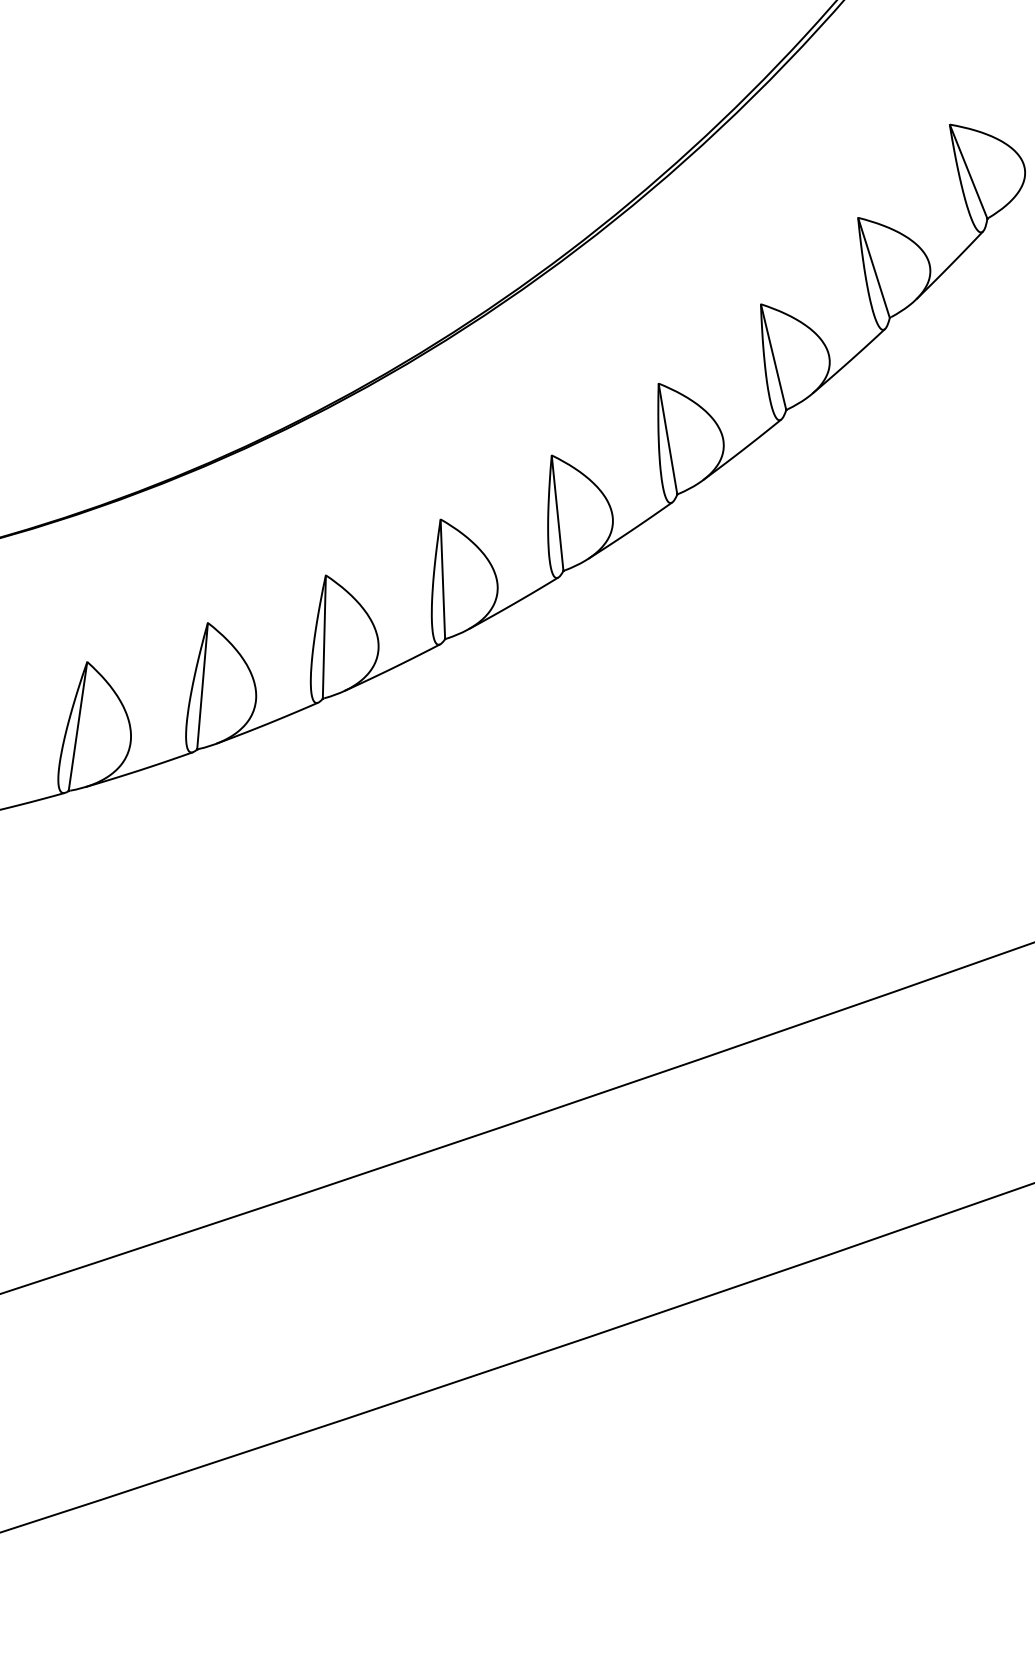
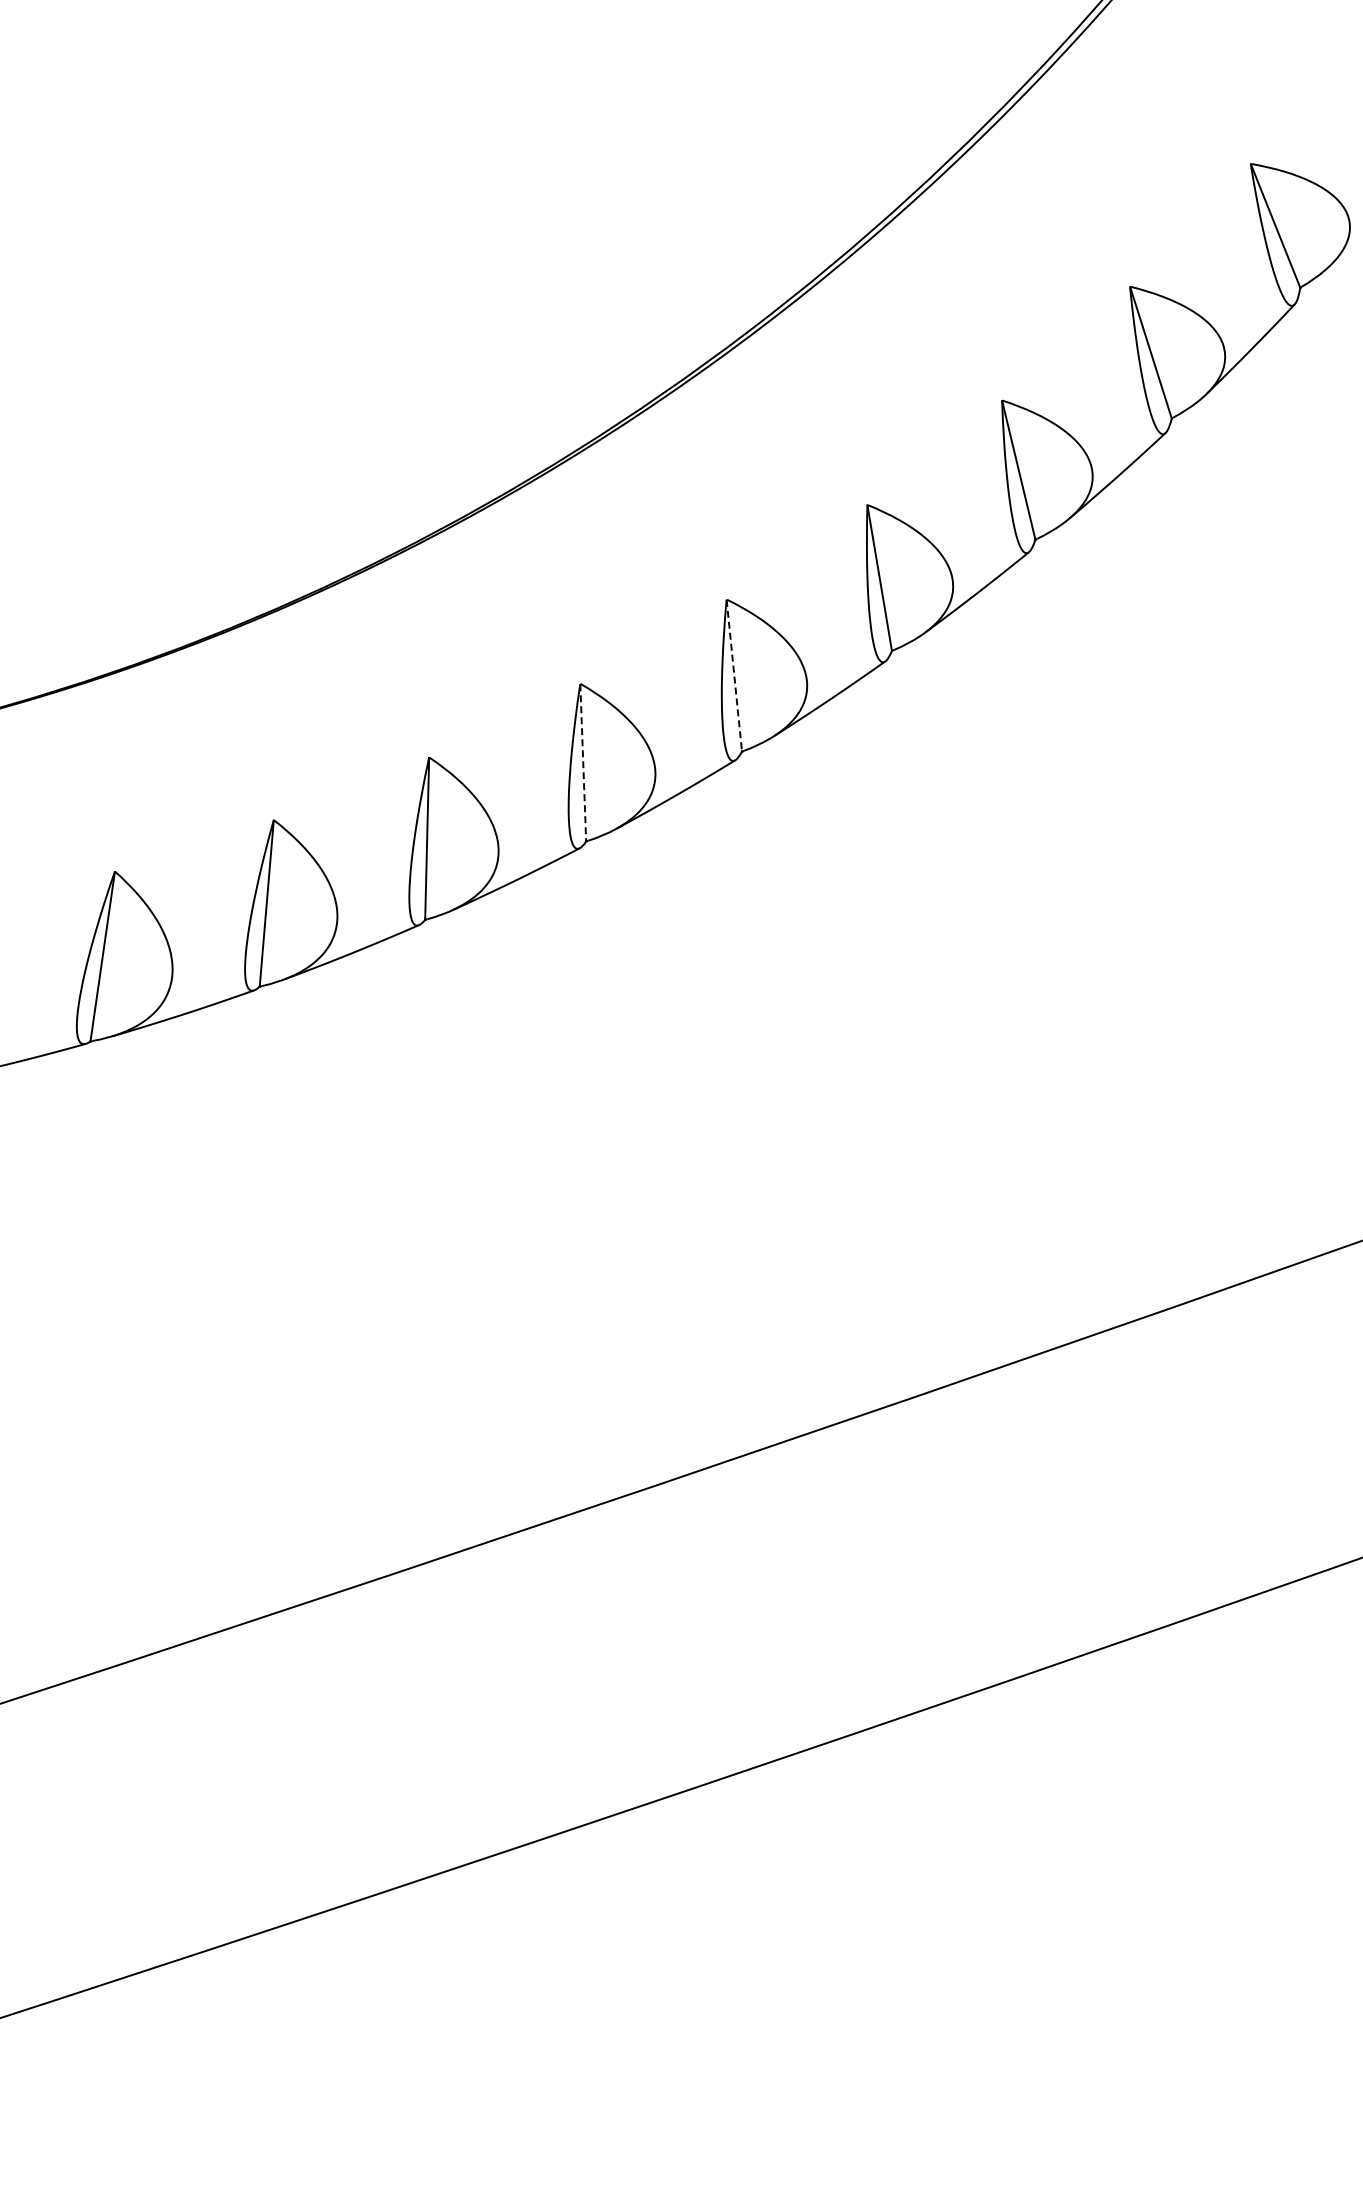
line: (557, 513) -> (734, 676), solid -> dashed
line: (443, 579) -> (583, 762), solid -> dashed

